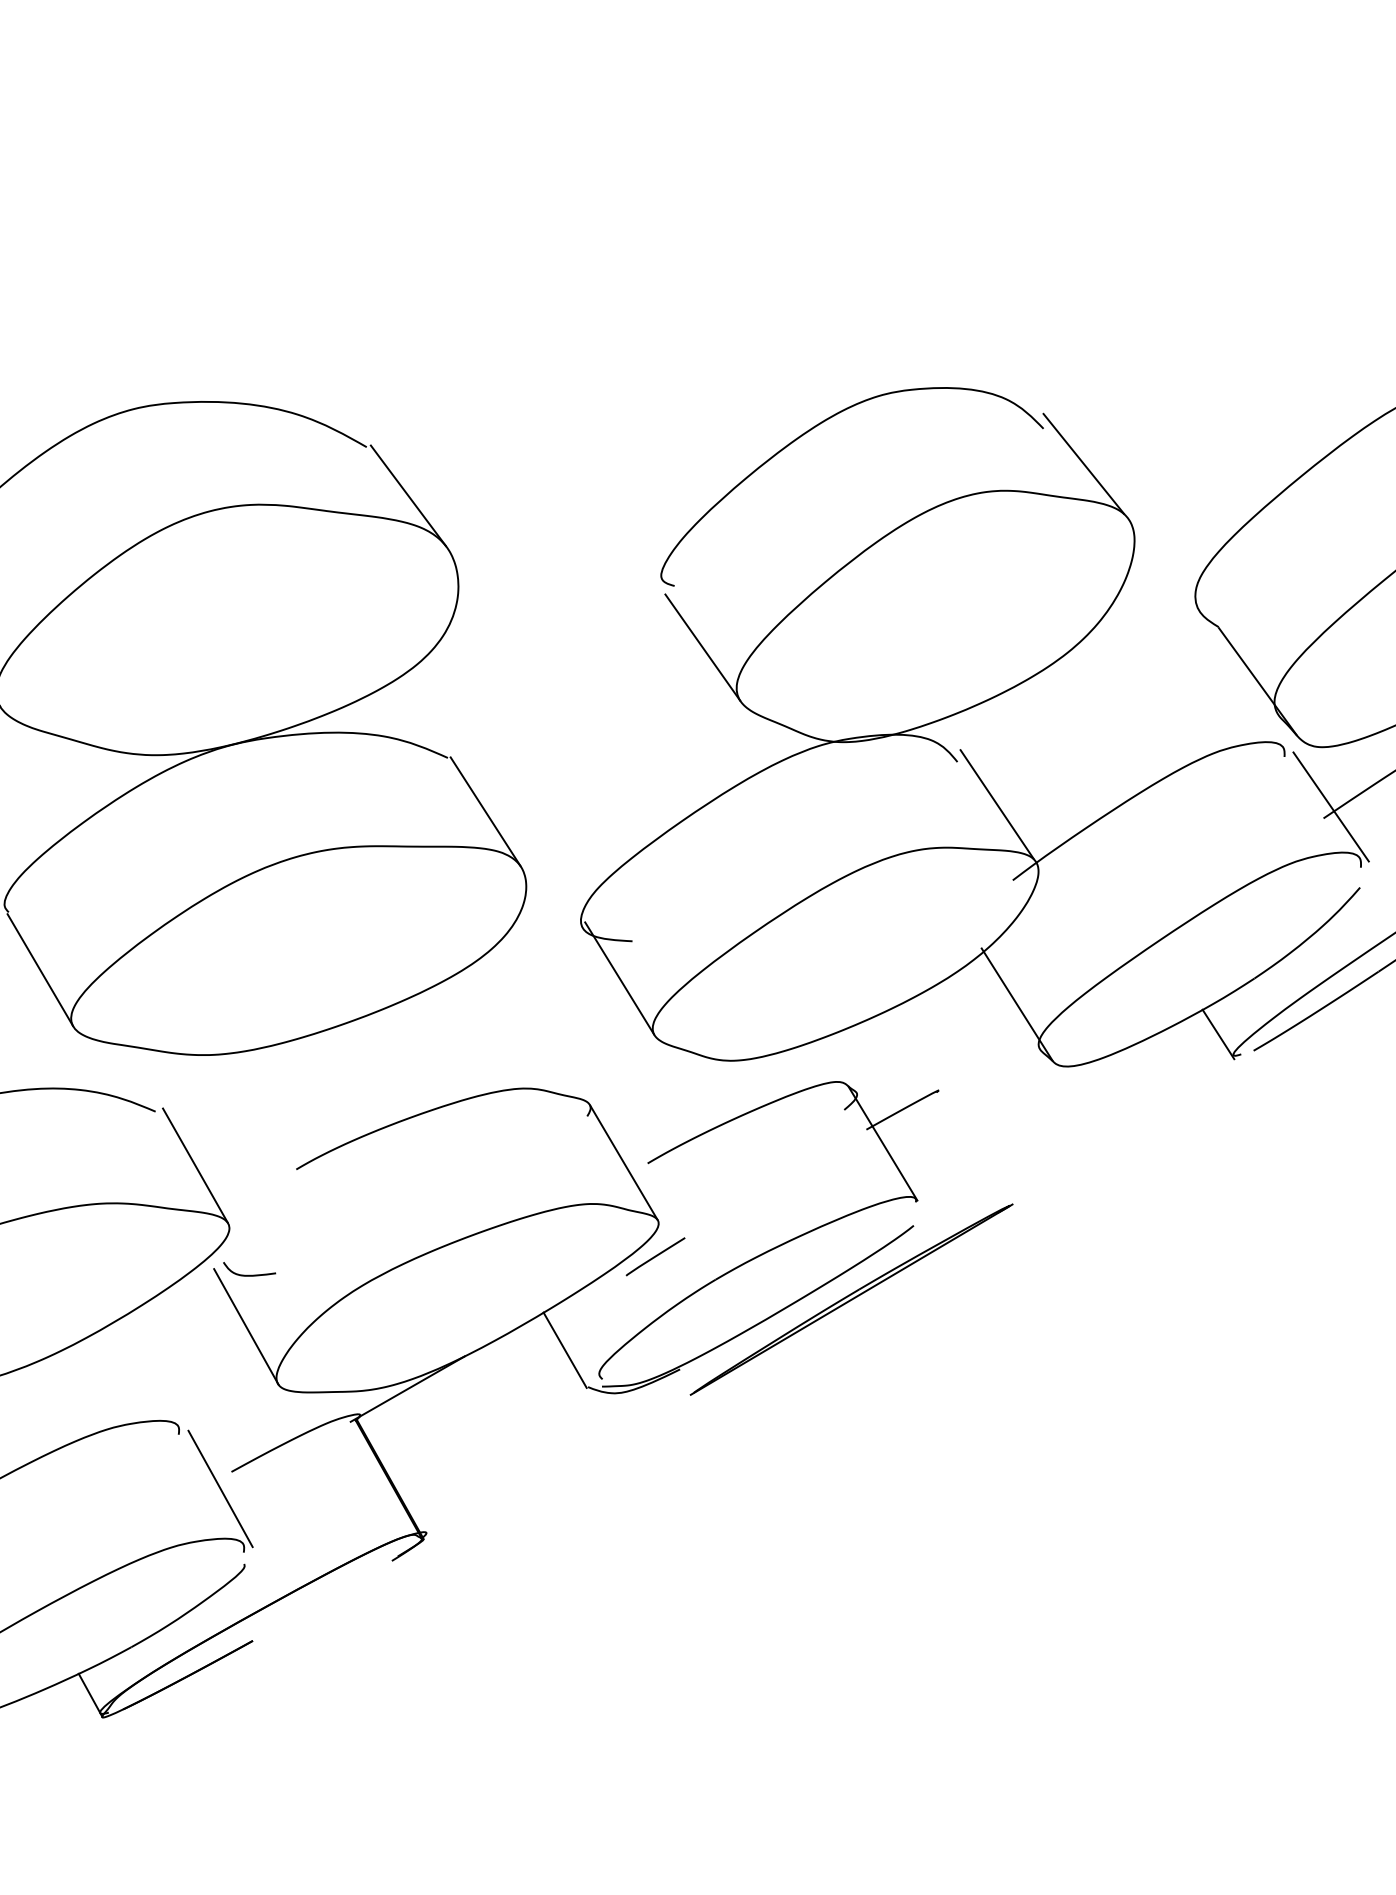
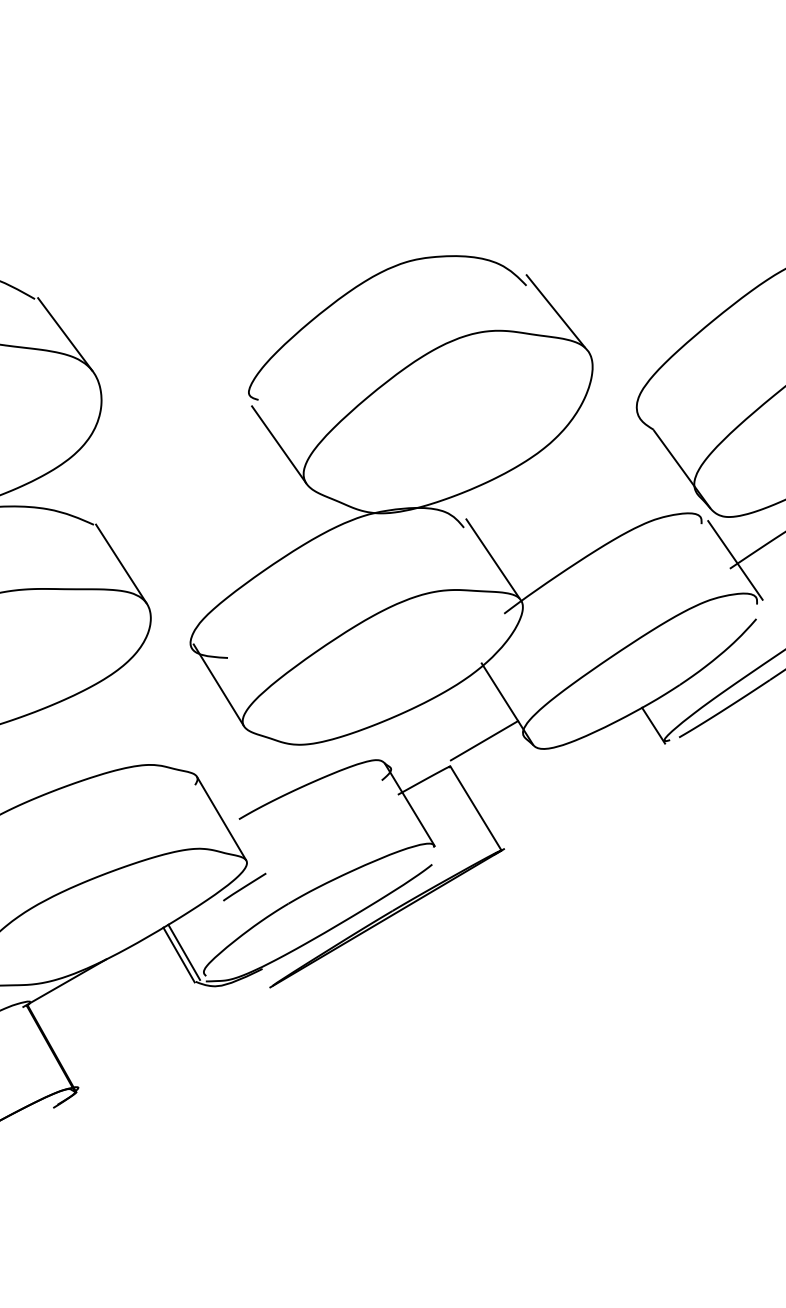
line: (985, 1055) -> (484, 740), added
line: (973, 1148) -> (475, 808), added
line: (572, 1346) -> (184, 952), added

